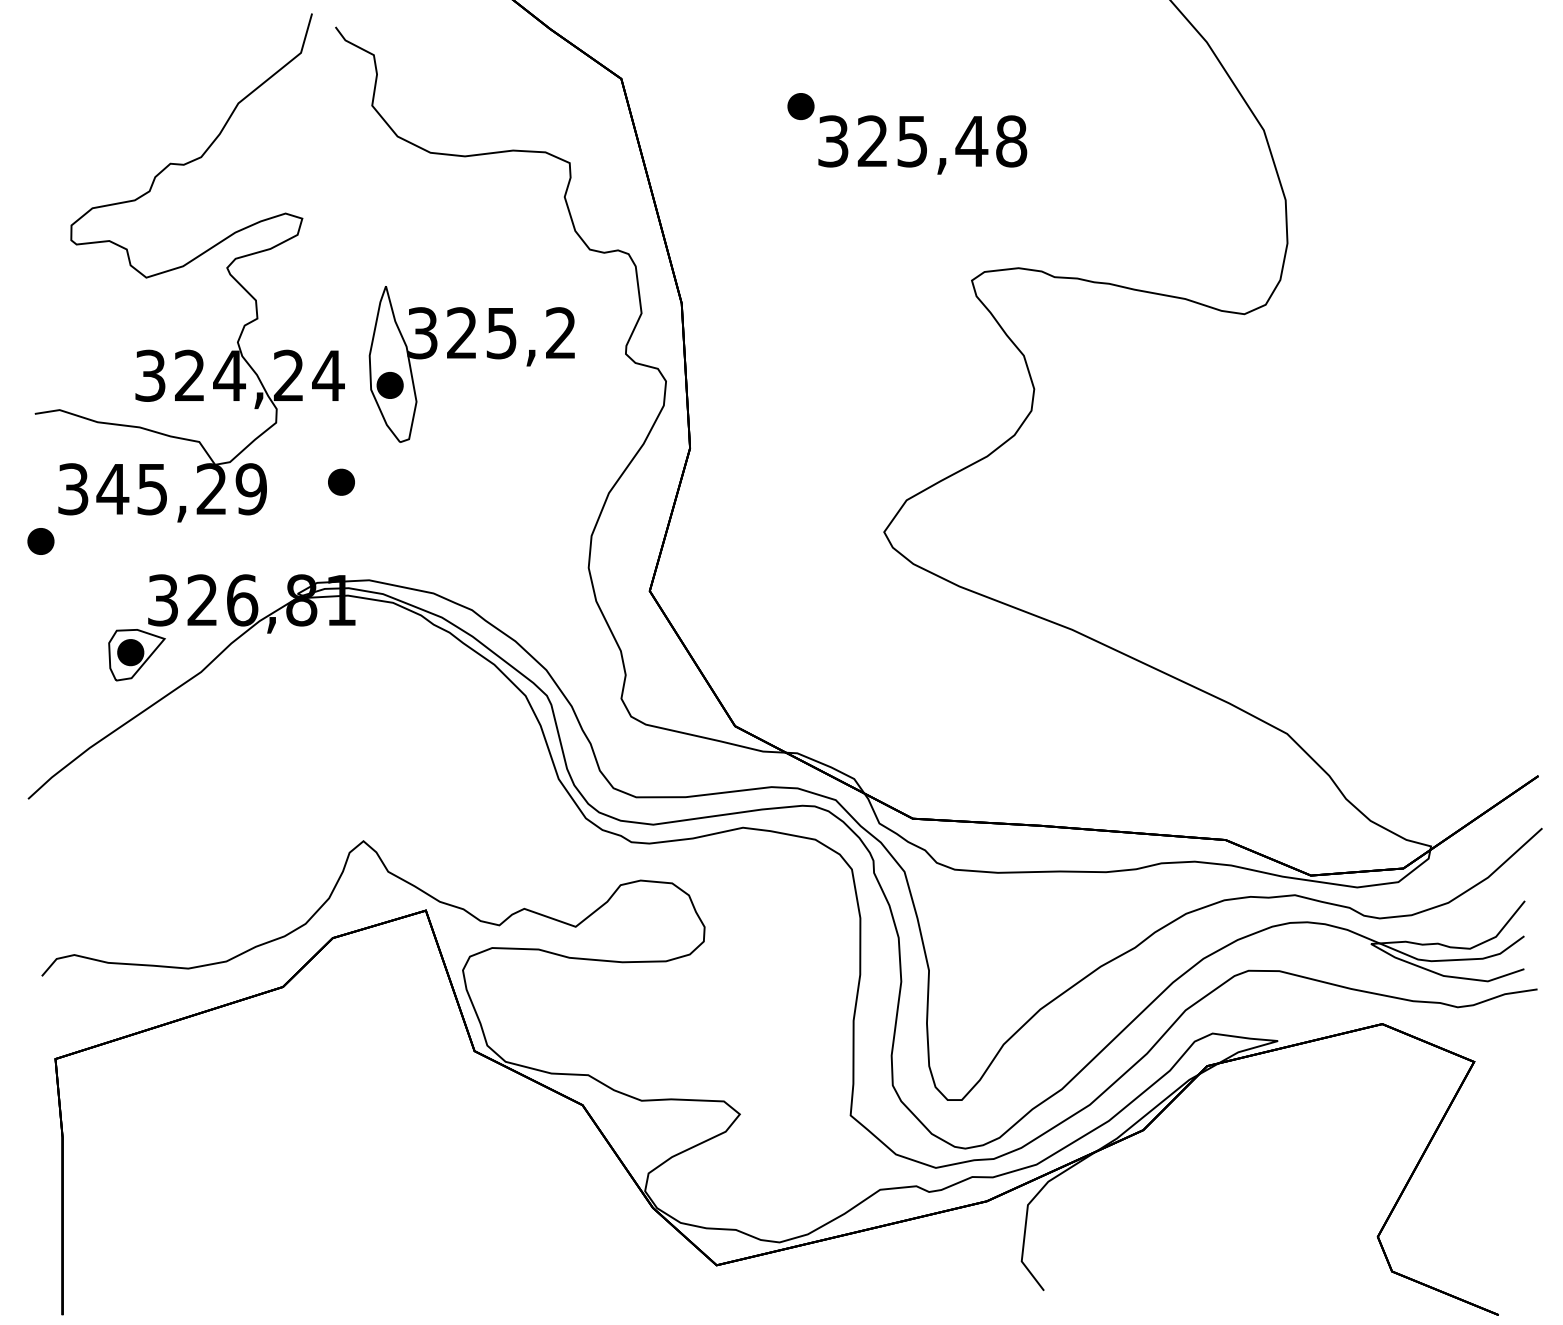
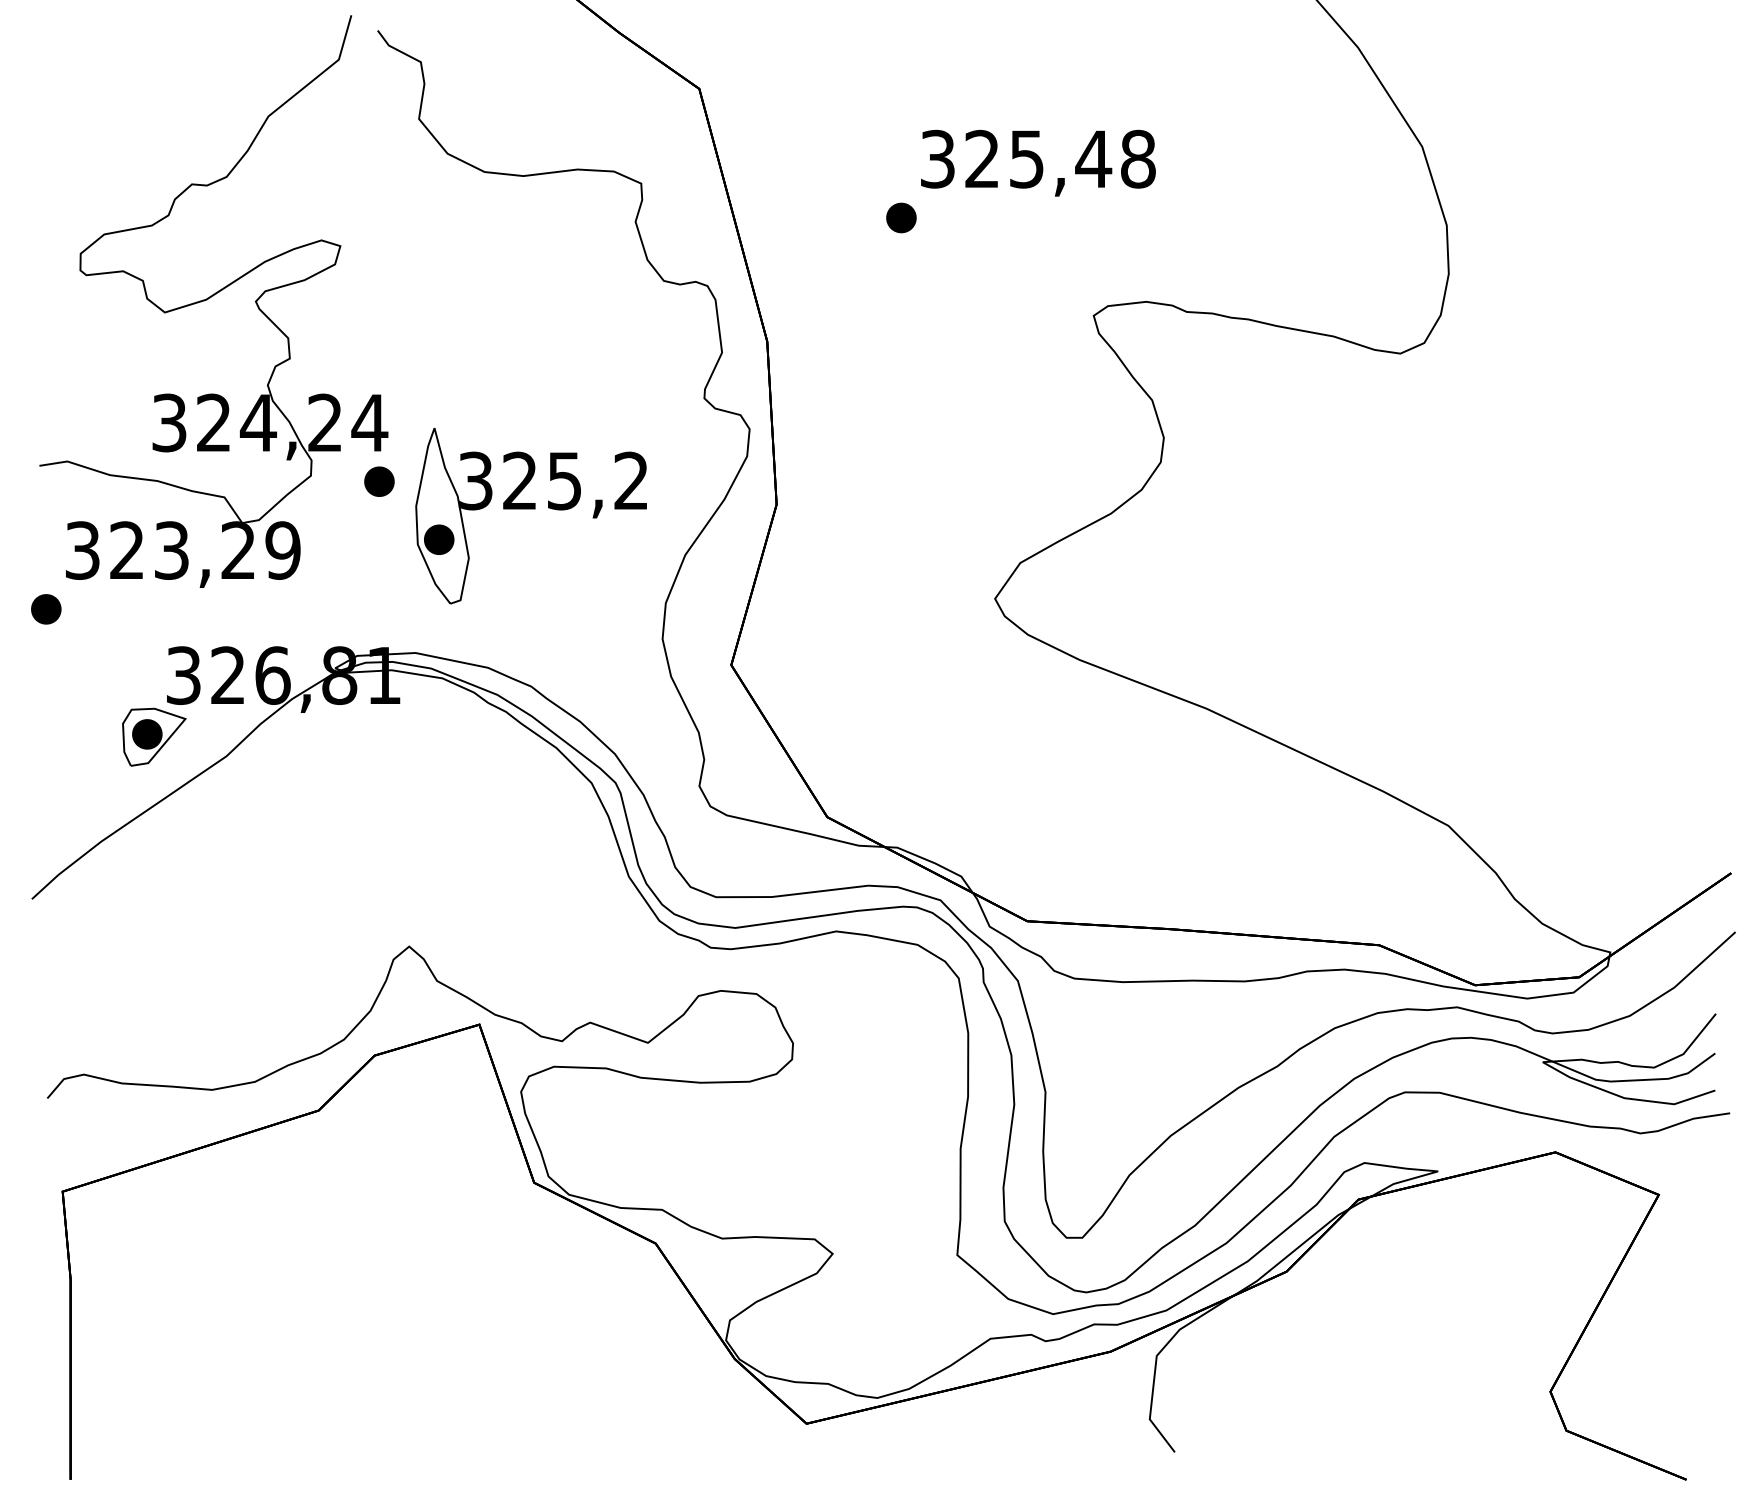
part: (801, 106) -> (901, 217), moved
part: (471, 363) -> (530, 515), moved
part: (341, 482) -> (379, 481), moved
text: (131, 489) -> (148, 550), 345,29 -> 323,29

